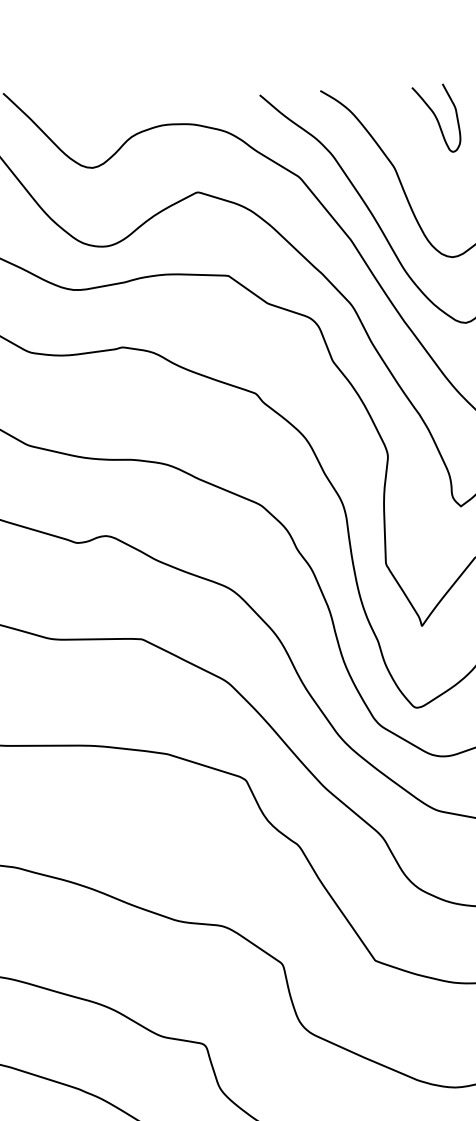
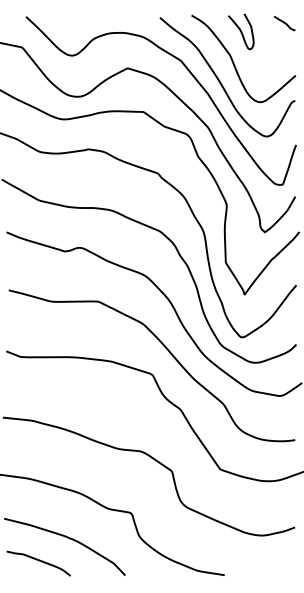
curve: (437, 117) -> (241, 31), moved

